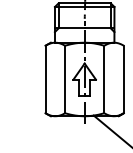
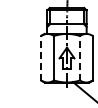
line: (46, 78) -> (41, 57), solid -> dashed
line: (103, 78) -> (79, 57), solid -> dashed

